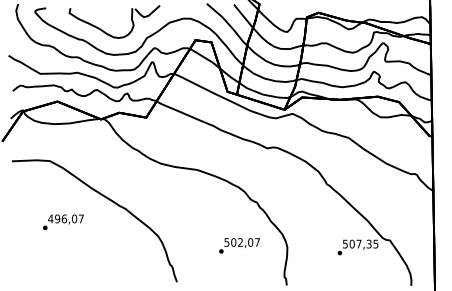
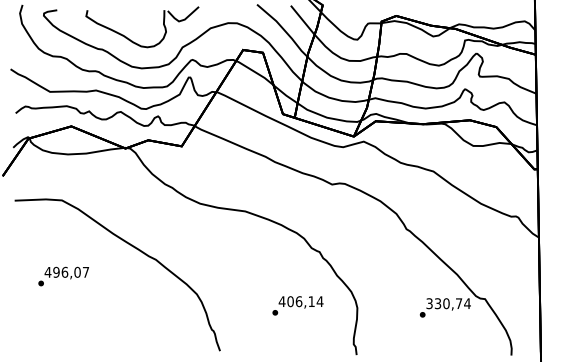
text: (63, 222) -> (63, 276), moved
text: (241, 242) -> (300, 301), 502,07 -> 406,14
text: (360, 243) -> (448, 303), 507,35 -> 330,74

